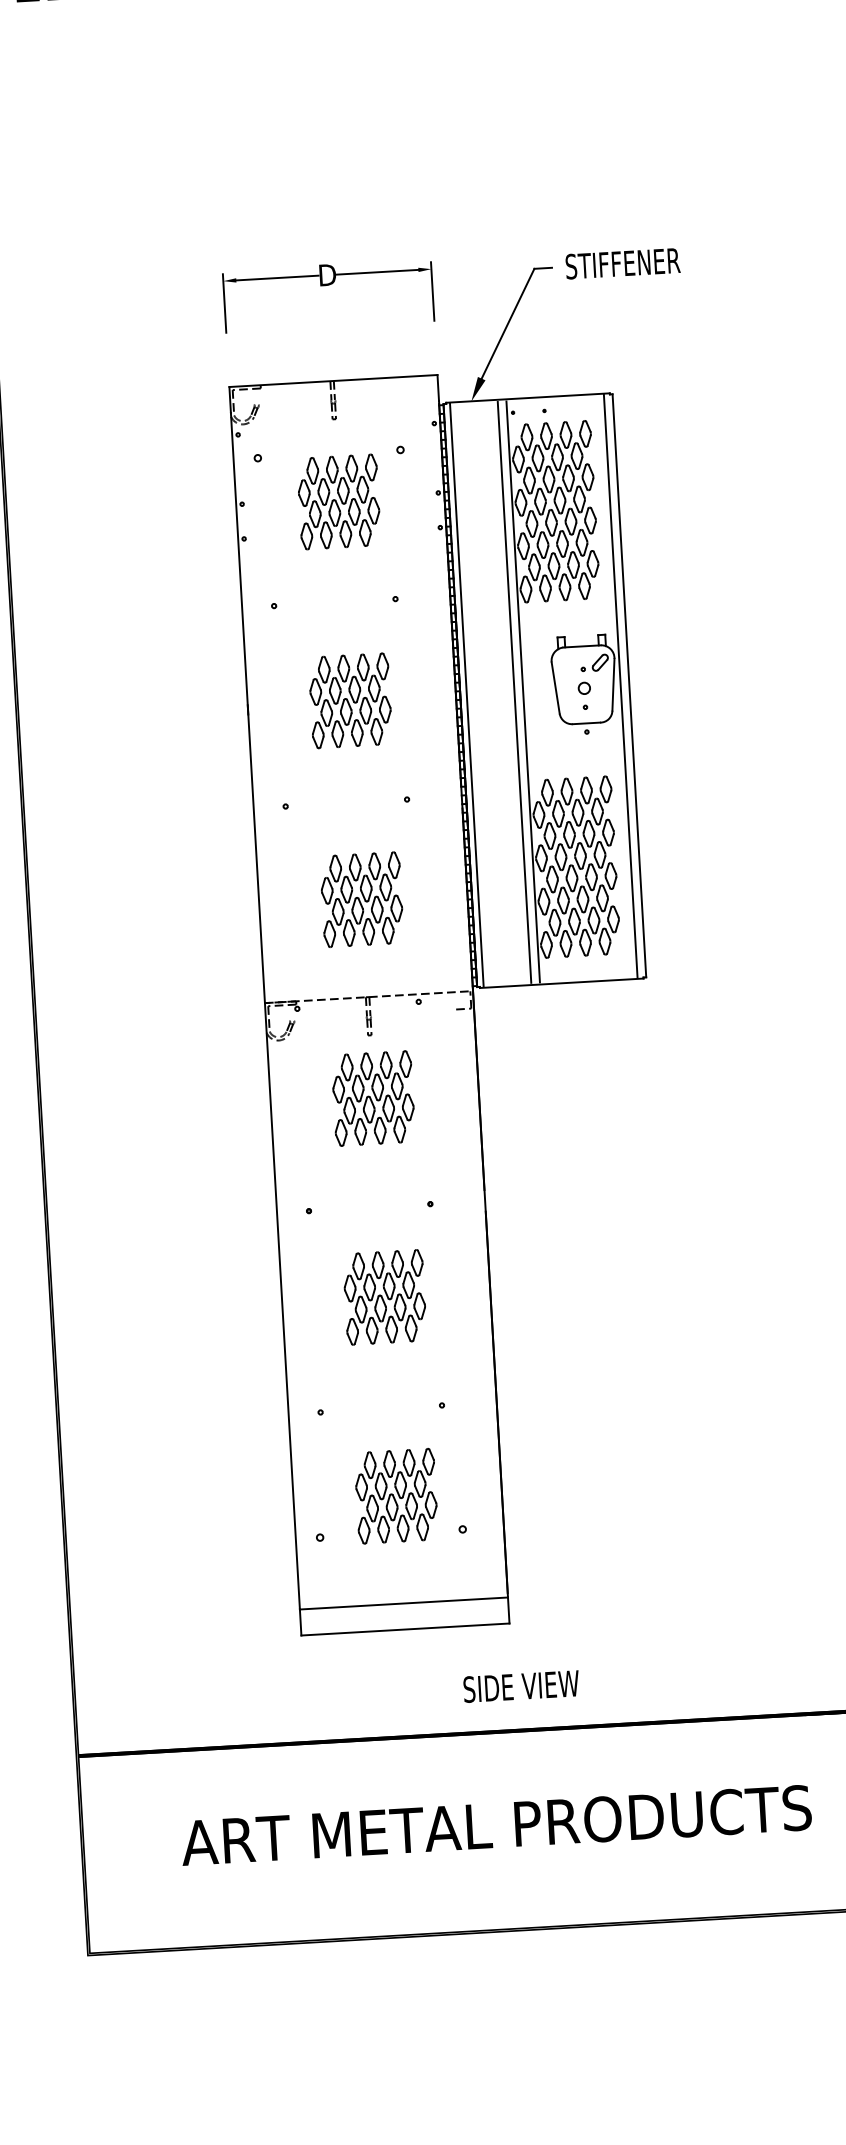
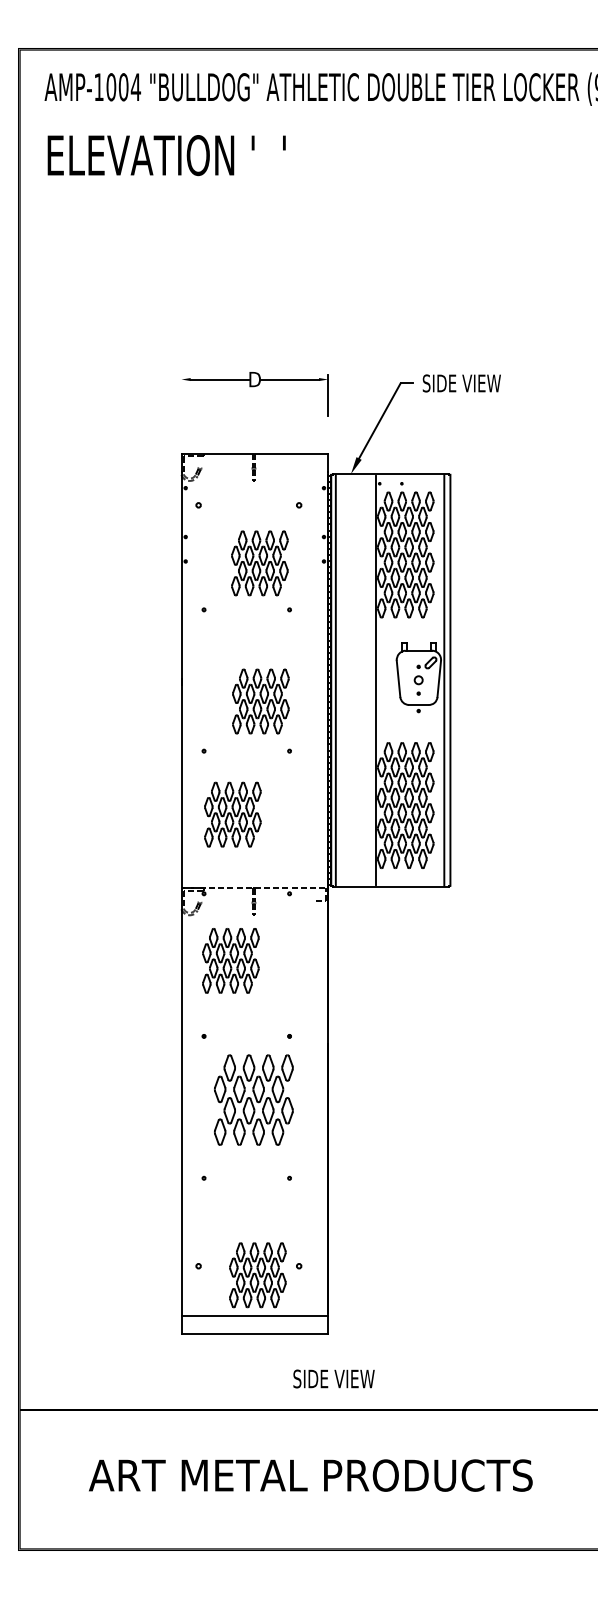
text: (629, 263) -> (467, 383), STIFFENER -> SIDE VIEW
line: (224, 302) -> (181, 394), removed
part: (338, 502) -> (259, 563), moved
line: (514, 692) -> (369, 680), removed
part: (349, 700) -> (260, 701), moved
part: (361, 899) -> (232, 814), moved
part: (372, 1098) -> (230, 960), moved
part: (384, 1296) -> (253, 1099), size x1.4
part: (395, 1496) -> (257, 1275), moved

